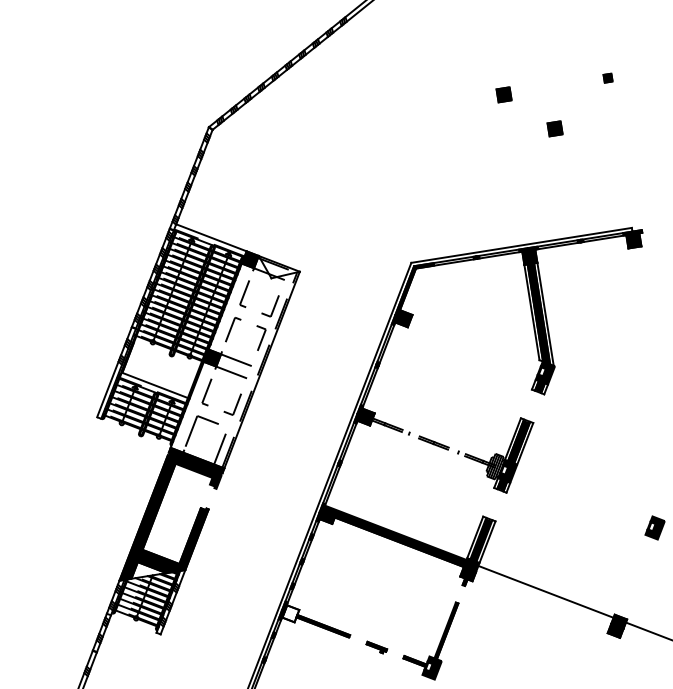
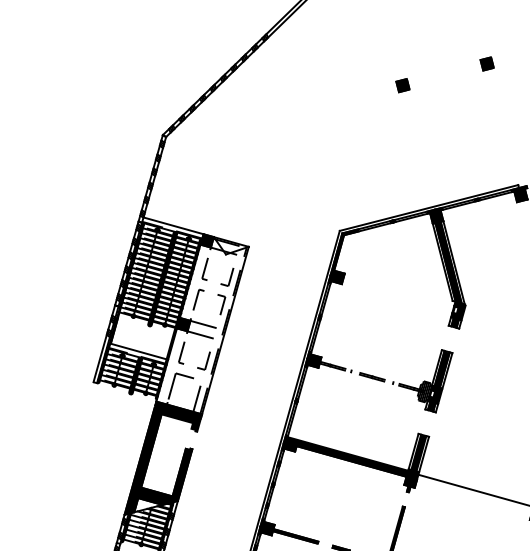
part: (607, 77) -> (486, 63), size x1.67
part: (554, 128) -> (446, 109), removed
fill: (290, 613) -> (267, 528), added

